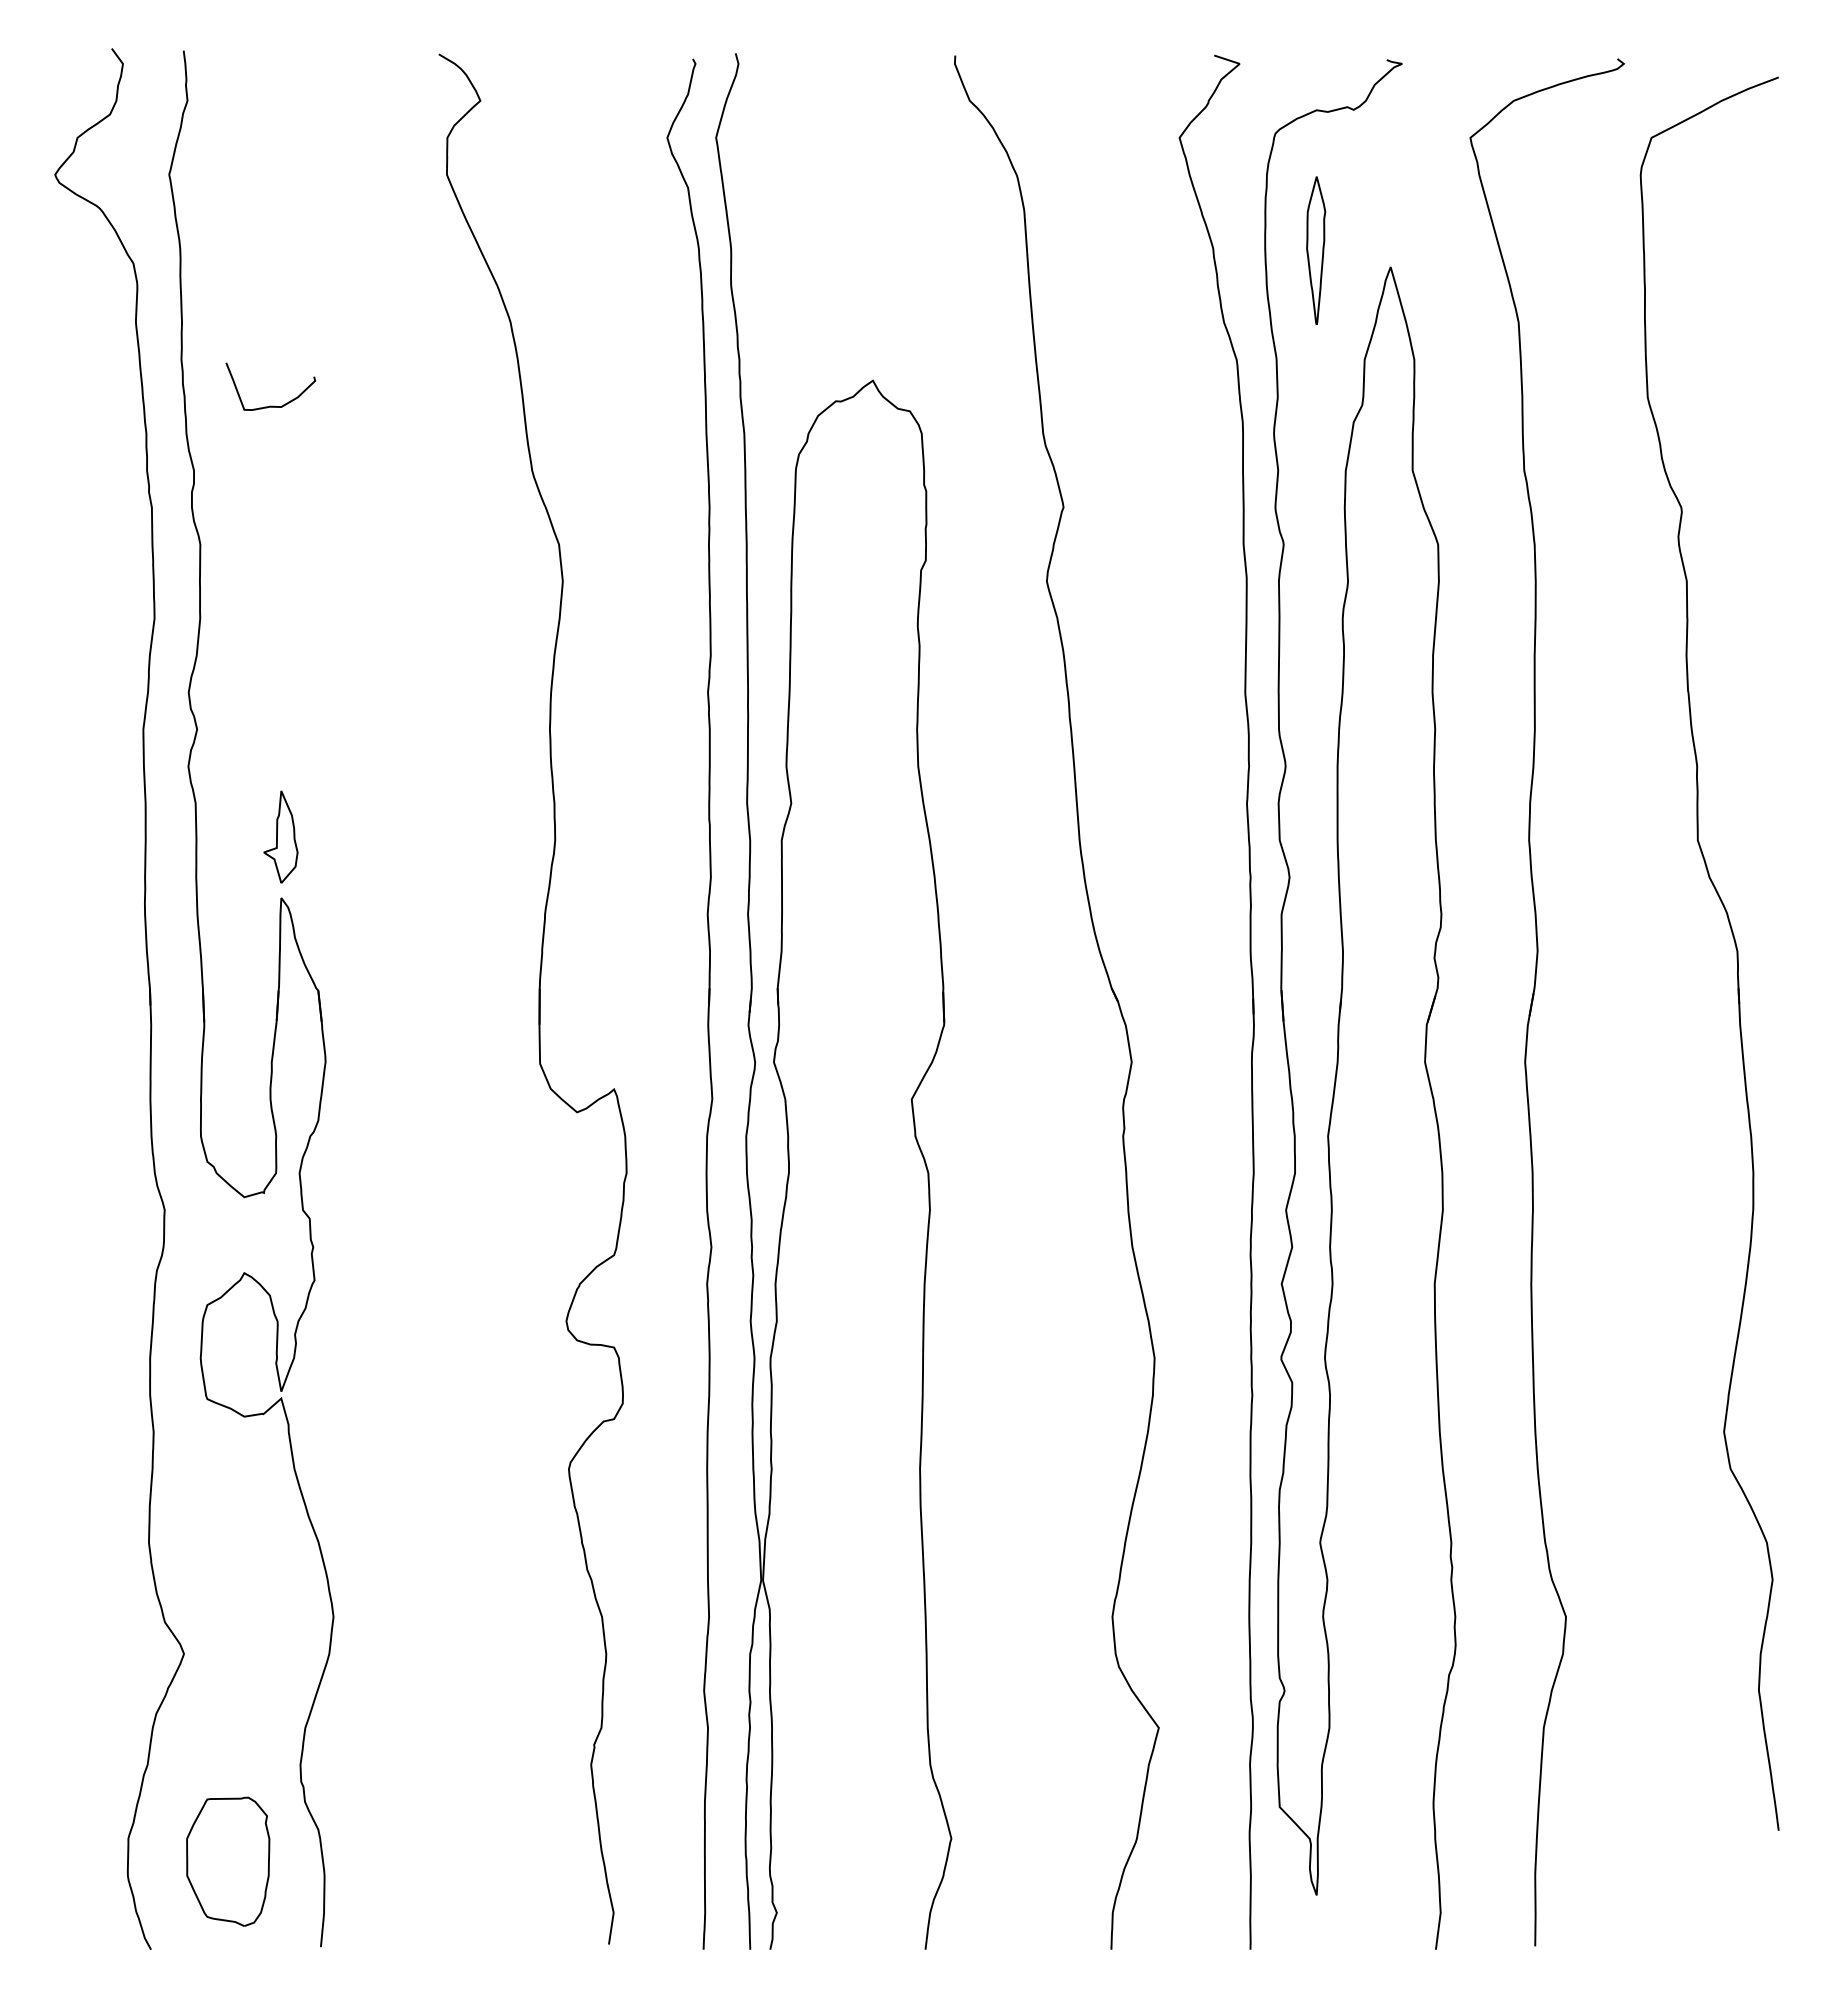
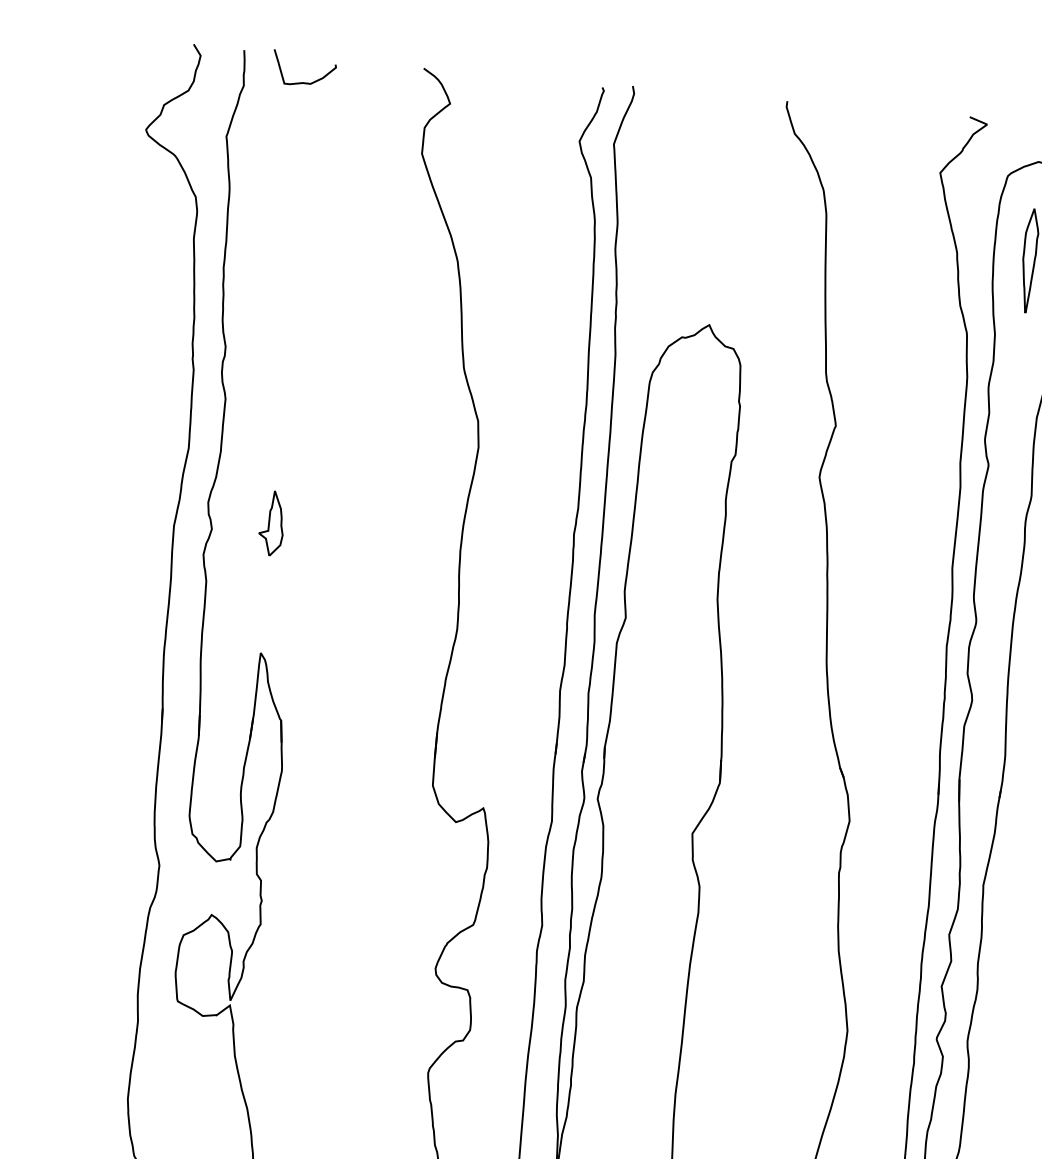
curve: (270, 405) -> (303, 82), moved
part: (280, 836) -> (271, 522), moved

